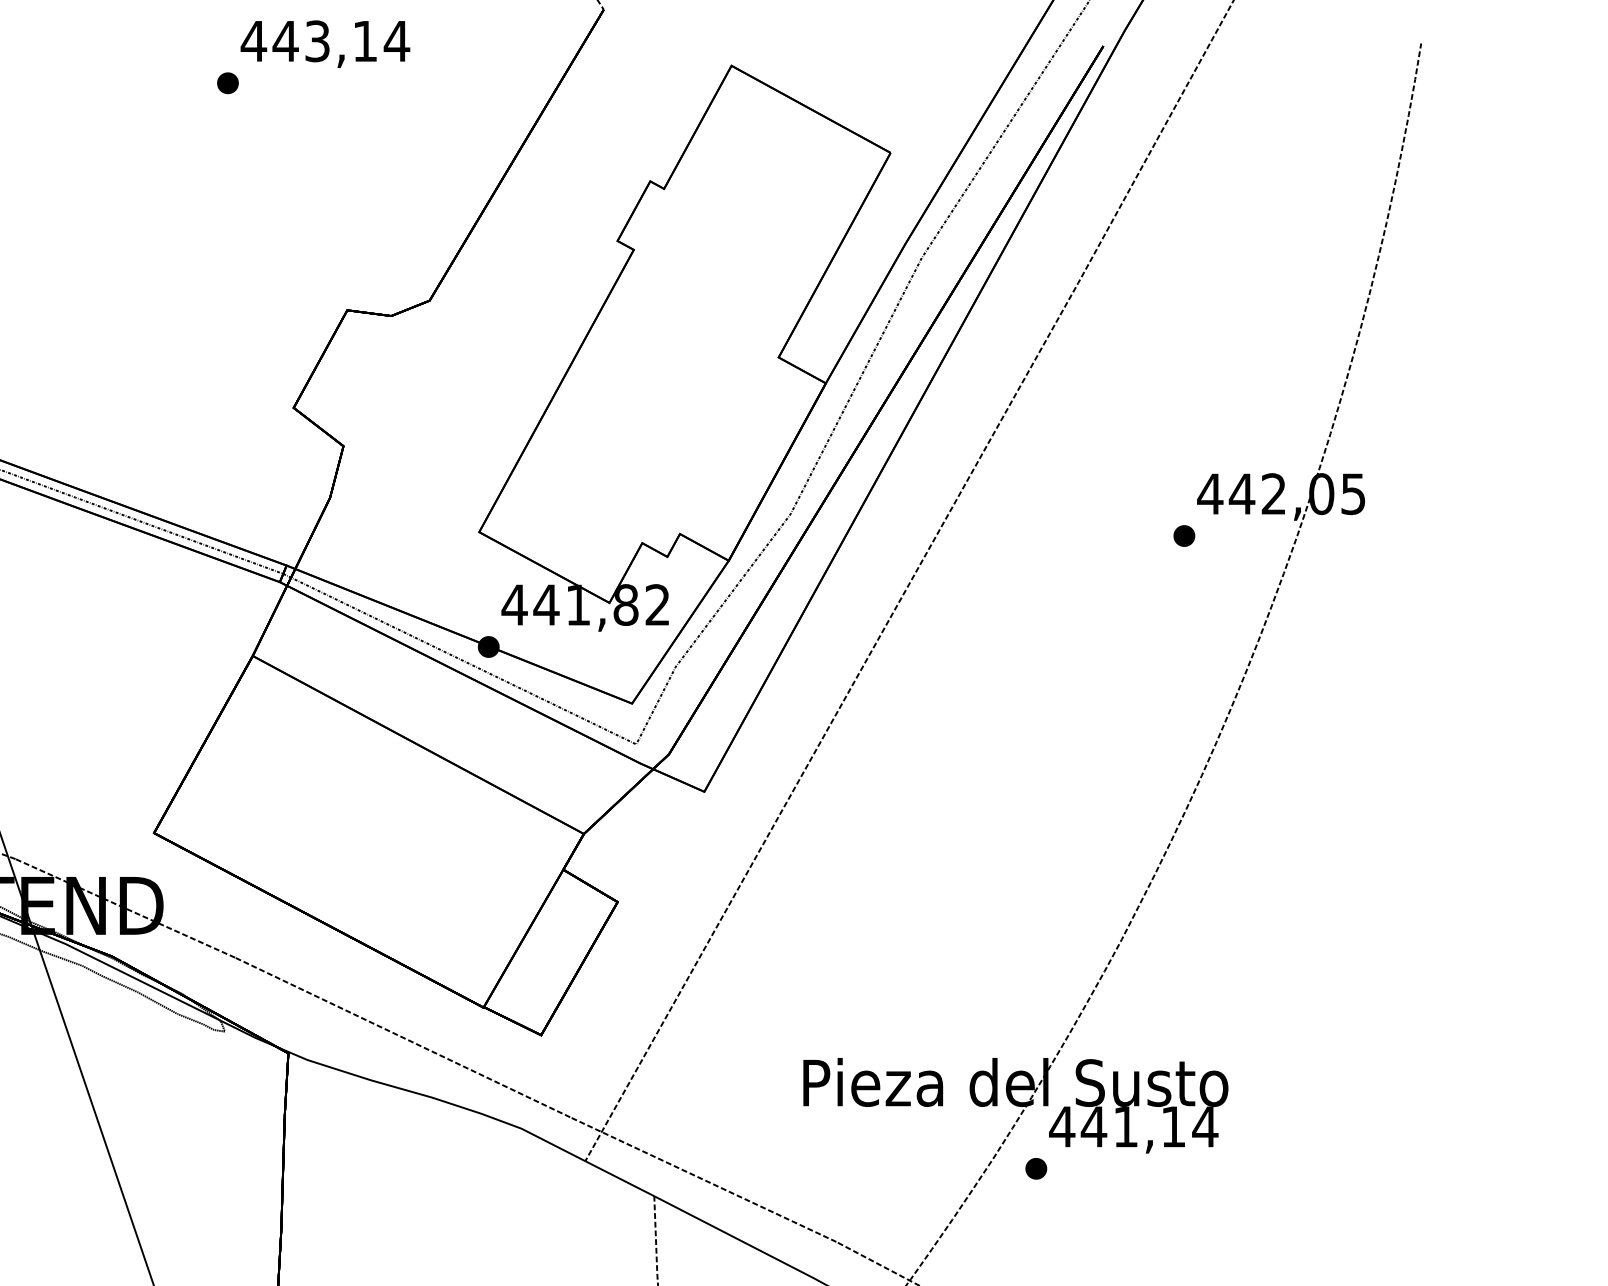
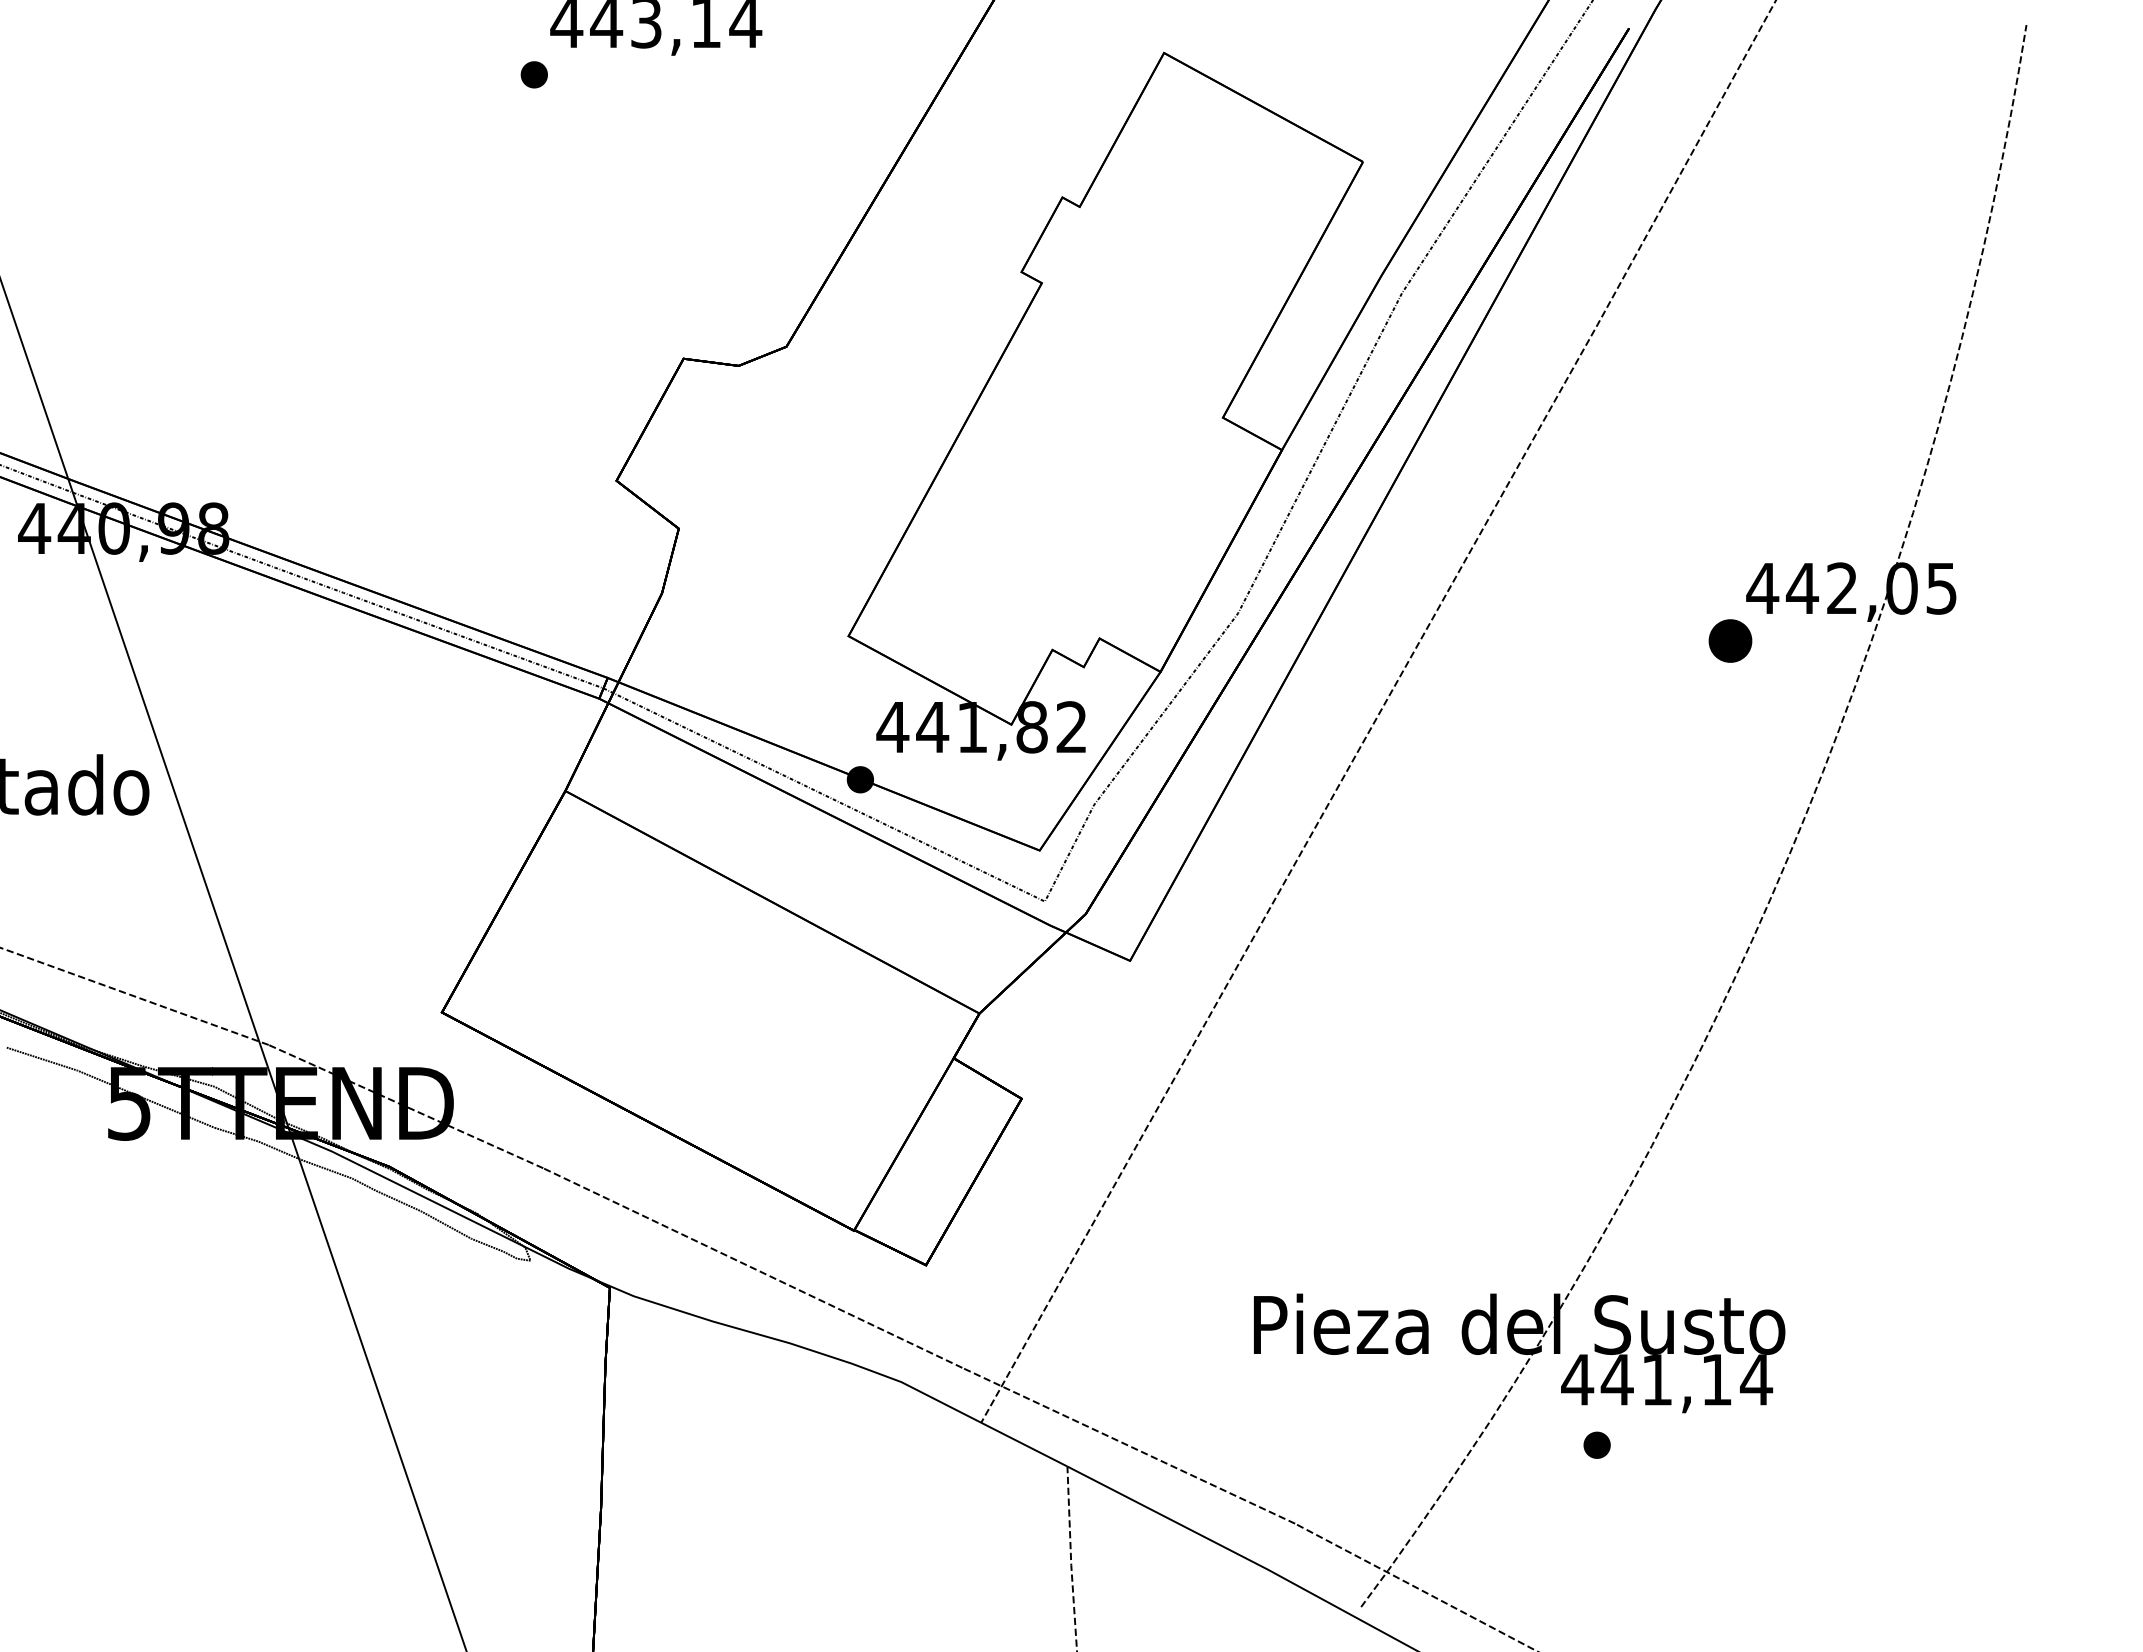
part: (1183, 535) -> (1729, 640), size x1.6
part: (1035, 1168) -> (1596, 1444), moved

